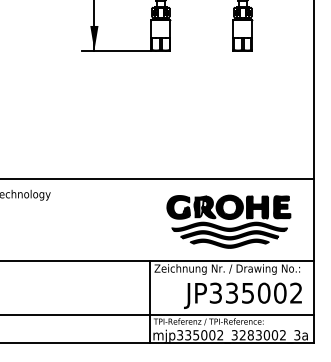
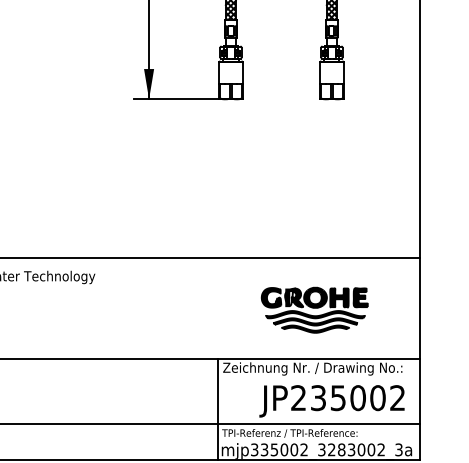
part: (228, 222) -> (314, 310), size x0.7
text: (215, 293) -> (298, 398), JP335002 -> JP235002

